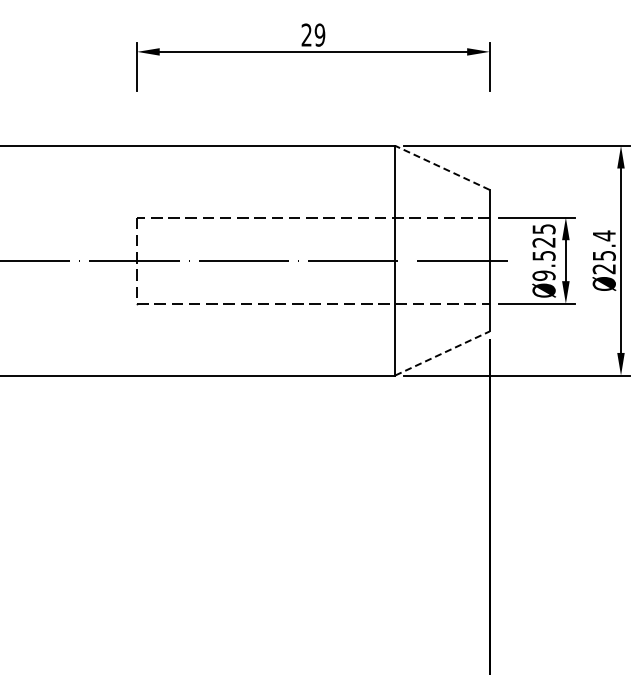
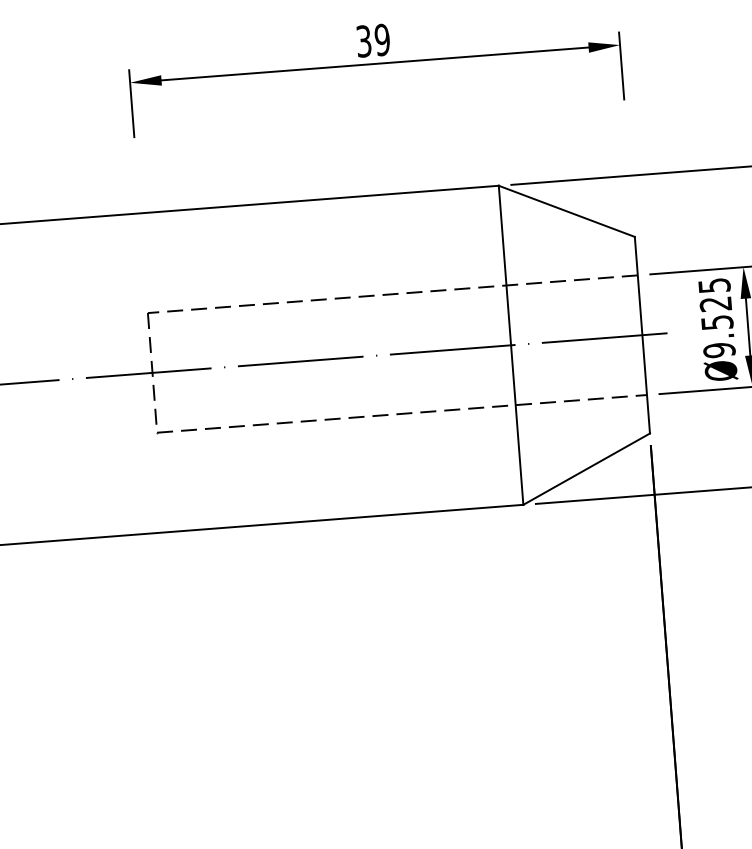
text: (306, 34) -> (363, 40), 29 -> 39
line: (442, 167) -> (566, 210), dashed -> solid
line: (442, 353) -> (586, 469), dashed -> solid

